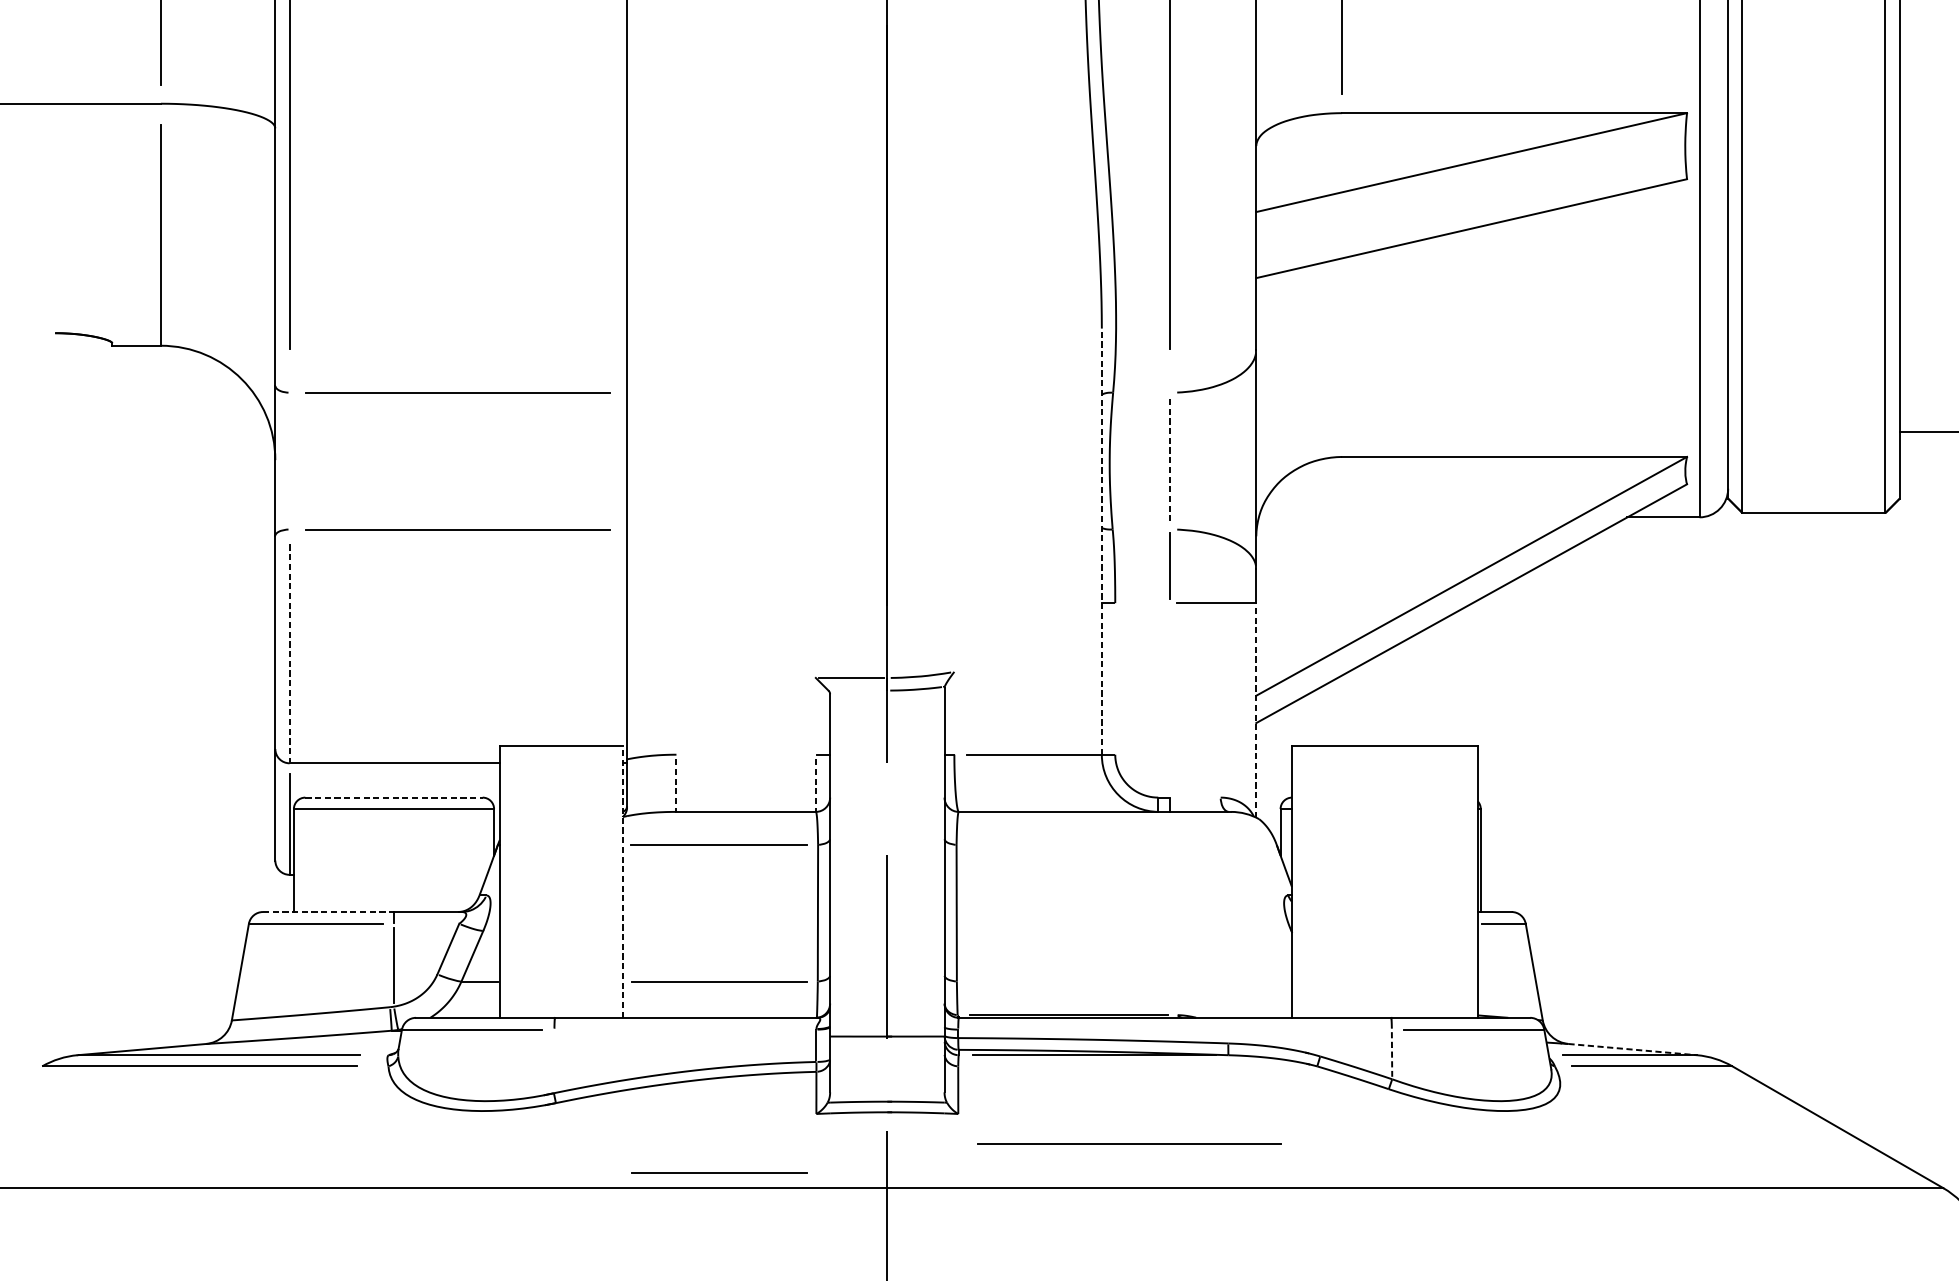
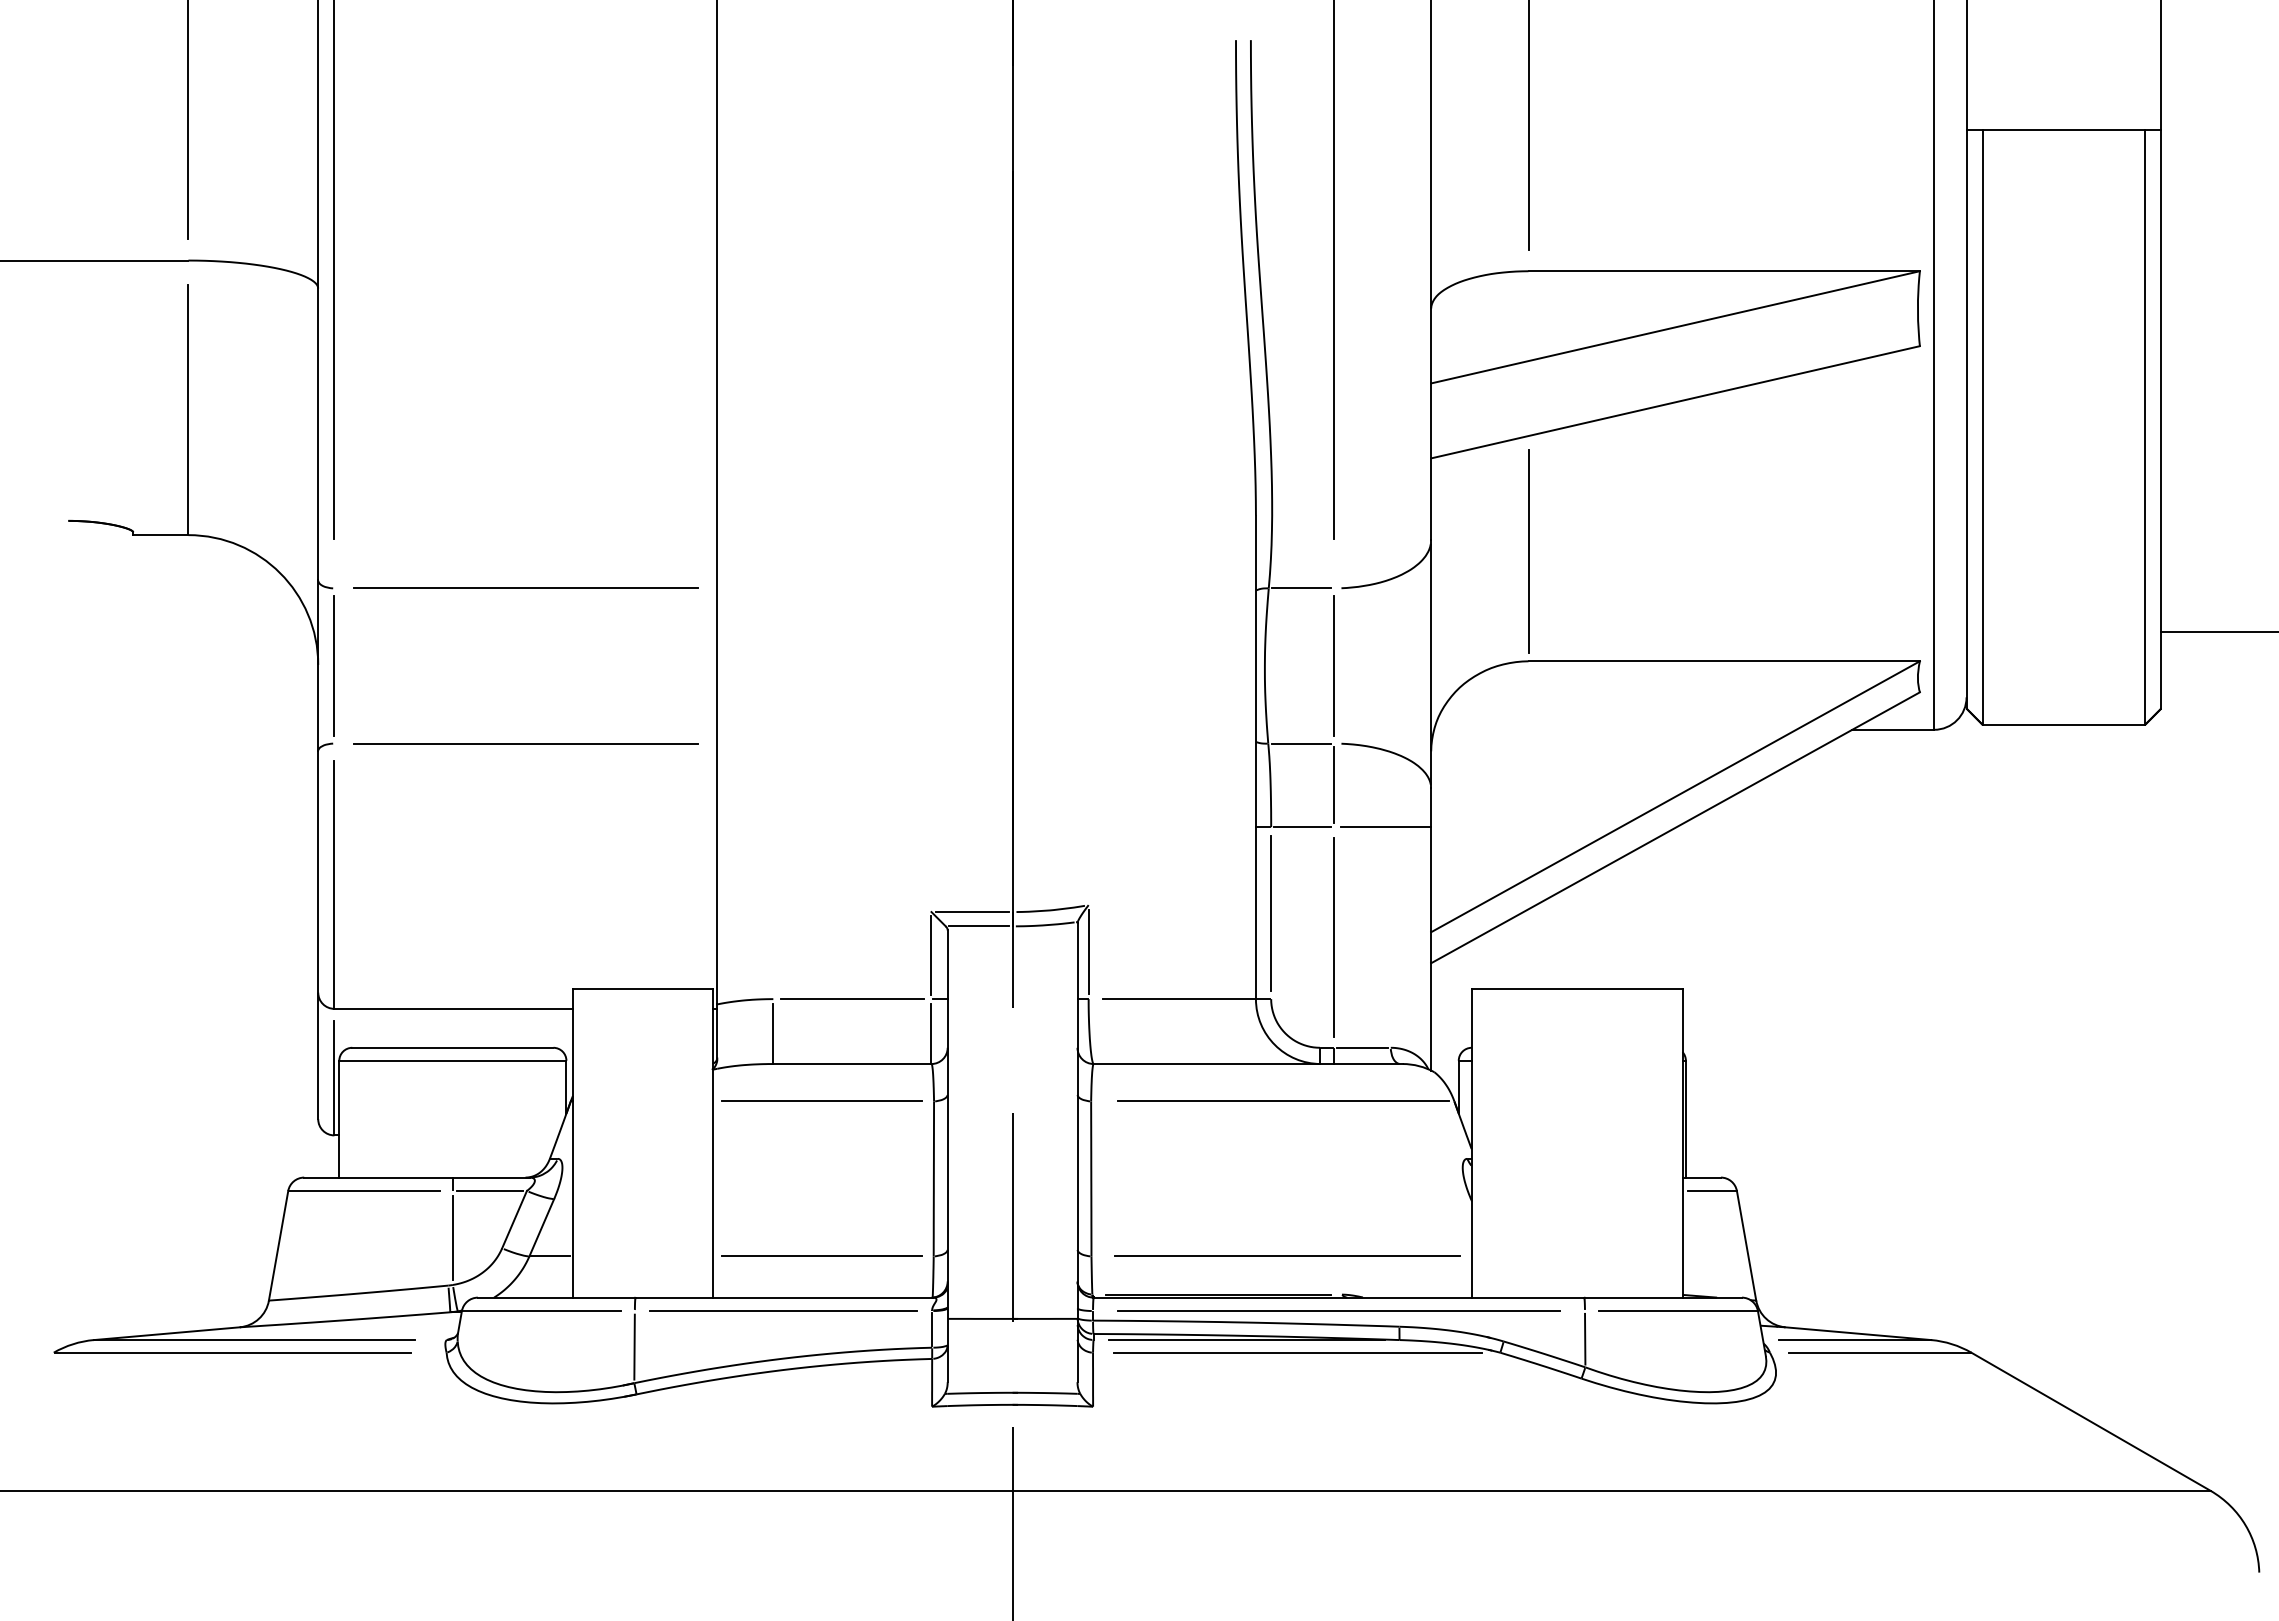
line: (1342, 360) -> (1528, 551), added
line: (1141, 392) -> (1301, 588), added
line: (289, 460) -> (334, 665), added
line: (1170, 461) -> (1333, 666), dashed -> solid
line: (1141, 529) -> (1300, 743), added
line: (1101, 541) -> (1255, 757), dashed -> solid
line: (1142, 603) -> (1302, 827), added
line: (289, 653) -> (334, 884), dashed -> solid
line: (1115, 678) -> (1271, 912), added
line: (858, 690) -> (979, 926), added
line: (1170, 700) -> (1333, 937), added
line: (1256, 710) -> (1431, 948), dashed -> solid
line: (954, 712) -> (1088, 951), added
line: (815, 716) -> (931, 955), added
line: (746, 755) -> (852, 999), added
line: (676, 785) -> (773, 1034), dashed -> solid
line: (815, 785) -> (931, 1034), dashed -> solid
line: (393, 797) -> (452, 1047), dashed -> solid
line: (1195, 797) -> (1362, 1047), added
line: (1125, 844) -> (1282, 1101), added
line: (622, 881) -> (712, 1143), dashed -> solid
line: (329, 911) -> (379, 1177), dashed -> solid
line: (426, 924) -> (489, 1191), added
line: (1174, 1029) -> (1338, 1310), added
line: (685, 1030) -> (783, 1311), added
line: (1632, 1049) -> (1858, 1333), dashed -> solid
line: (1392, 1054) -> (1585, 1339), dashed -> solid
line: (554, 1060) -> (634, 1346), added
line: (1138, 1066) -> (1297, 1352), added
line: (1129, 1142) -> (1287, 1255), moved
line: (718, 1171) -> (821, 1472), removed

